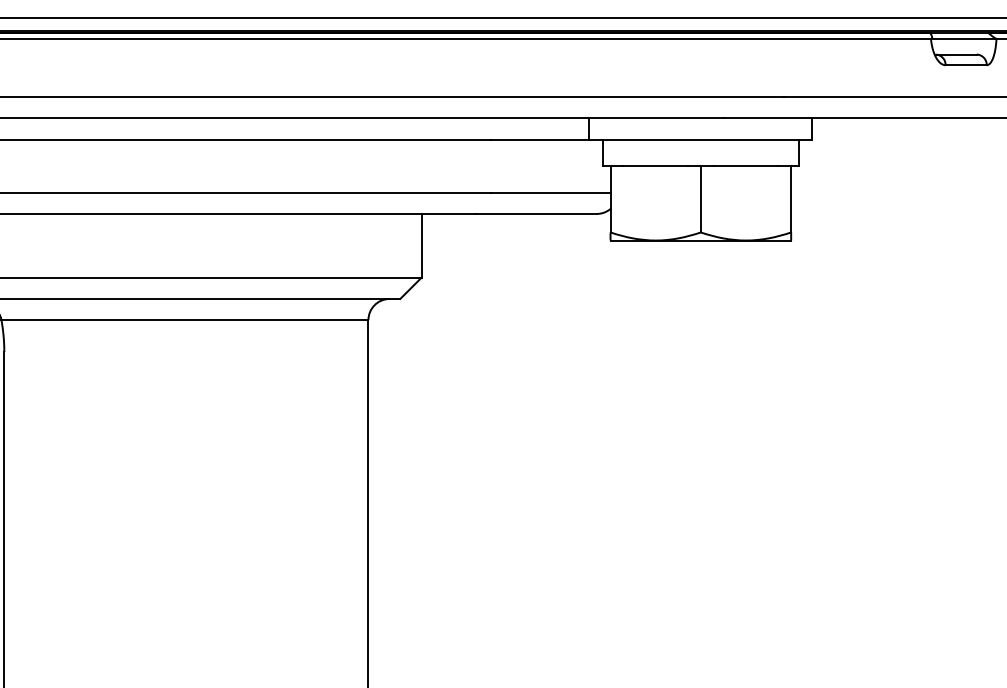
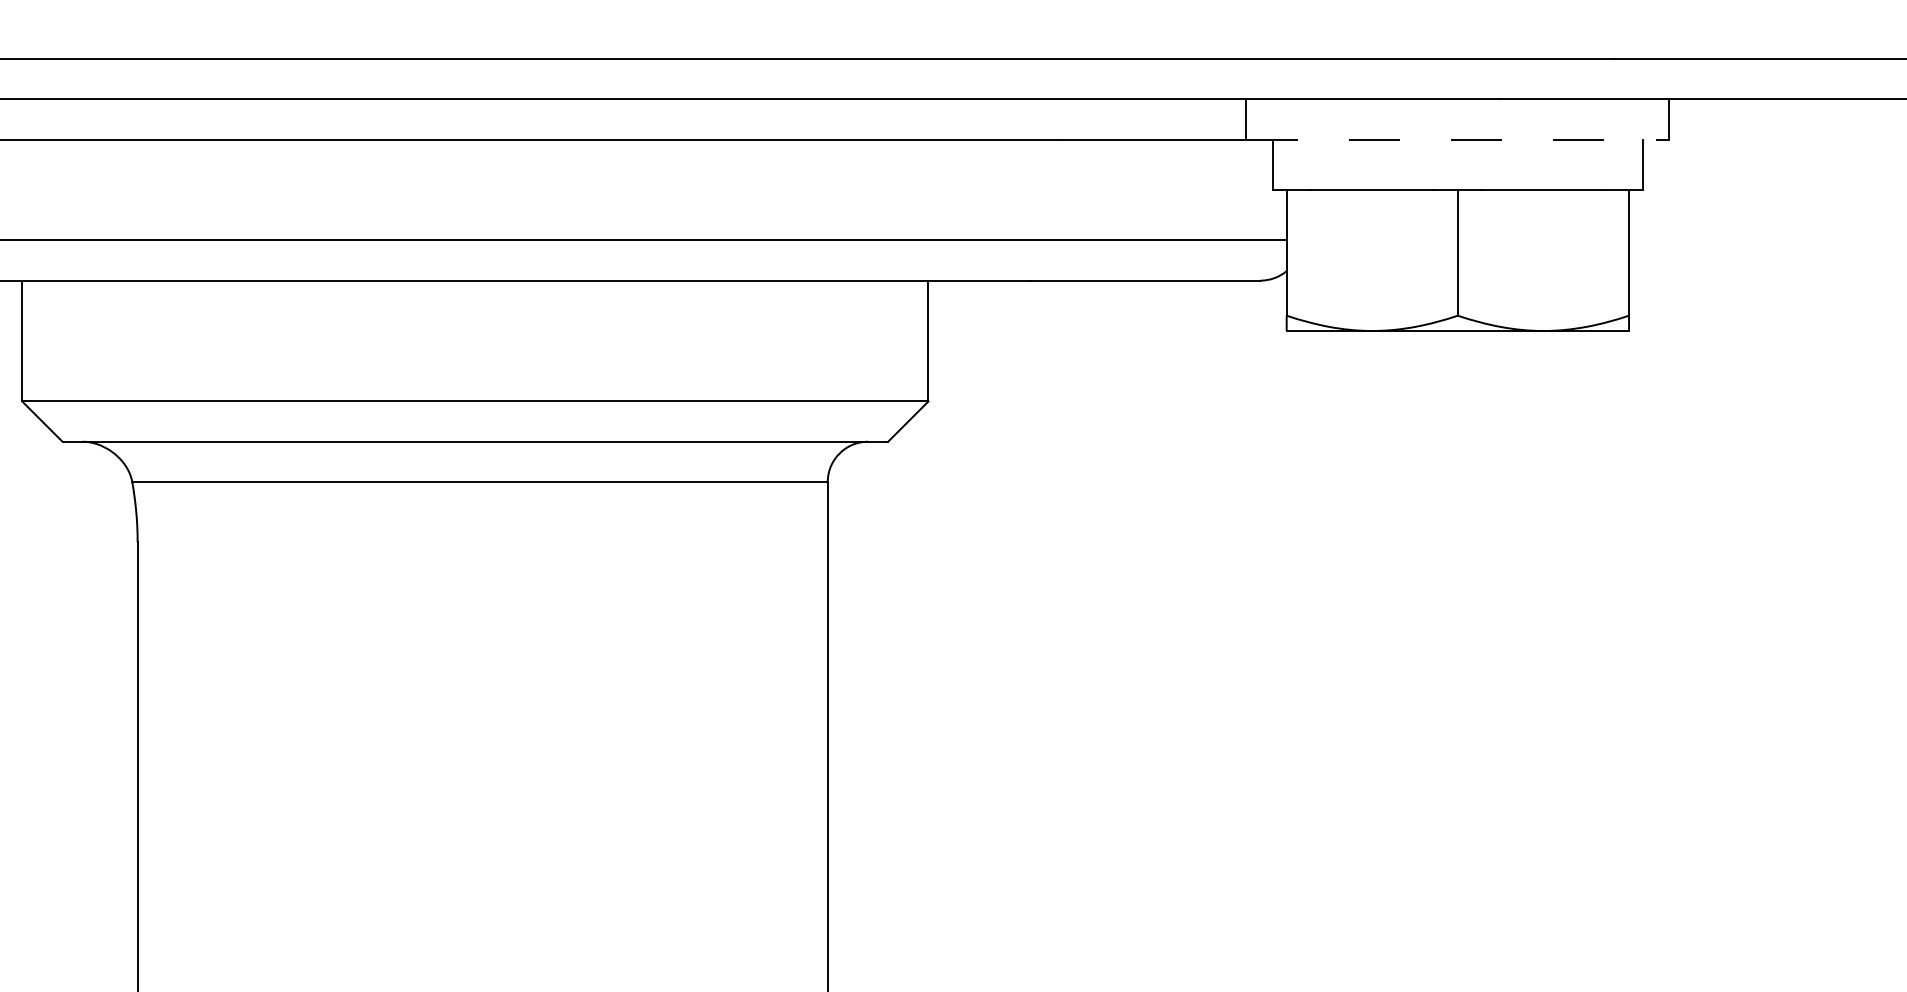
line: (700, 139) -> (1457, 139), solid -> dashed

